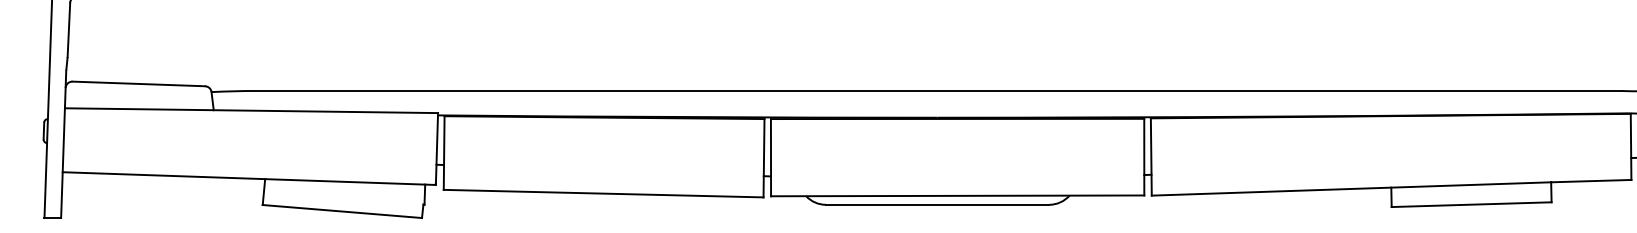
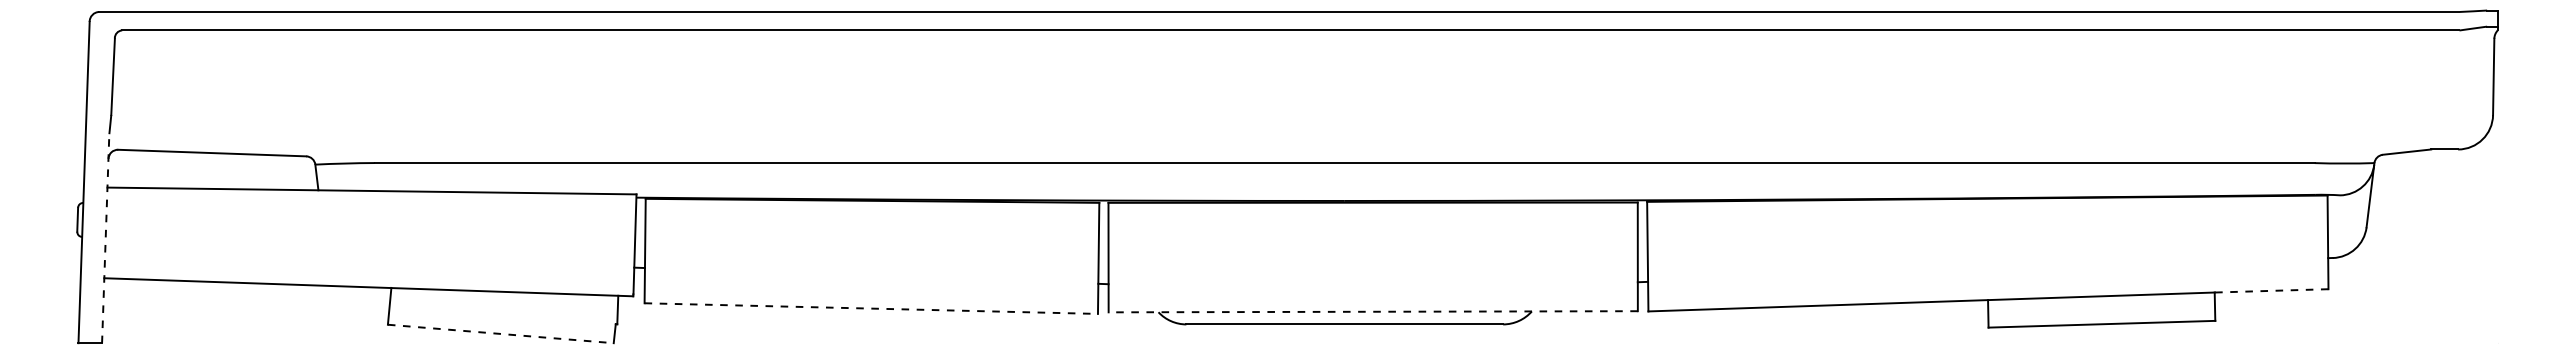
line: (63, 144) -> (105, 238), solid -> dashed
line: (1591, 180) -> (2271, 290), solid -> dashed
line: (603, 193) -> (871, 308), solid -> dashed
line: (957, 195) -> (1373, 311), solid -> dashed
line: (342, 211) -> (501, 334), solid -> dashed

